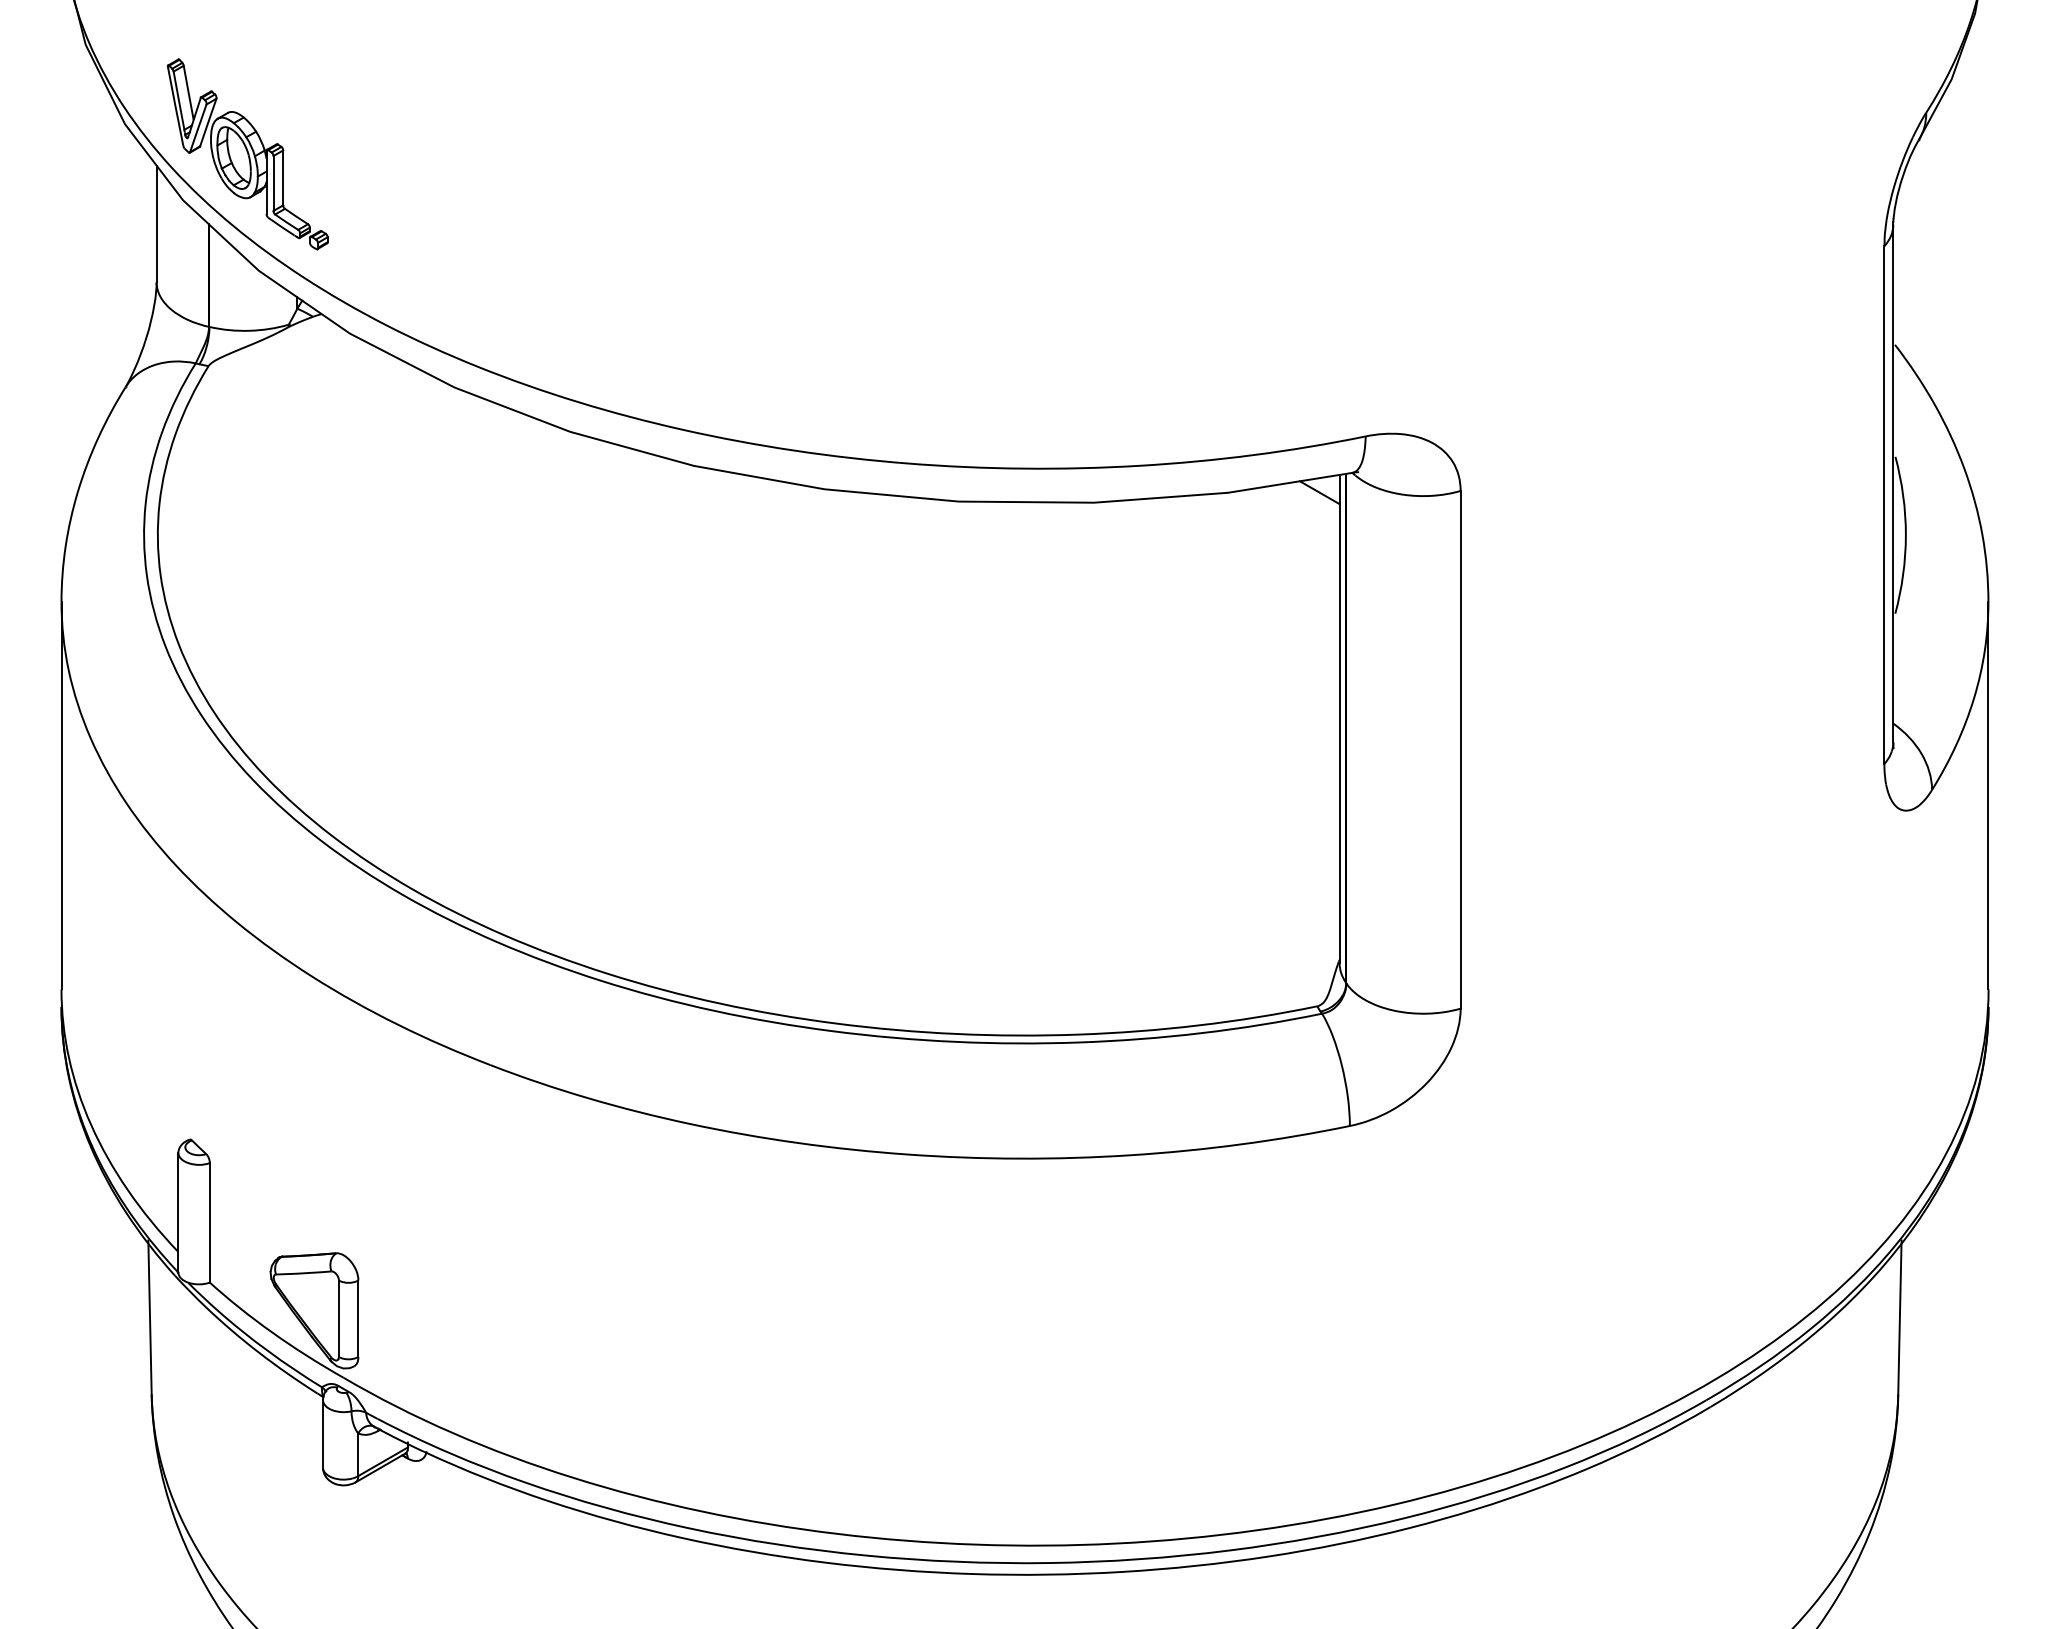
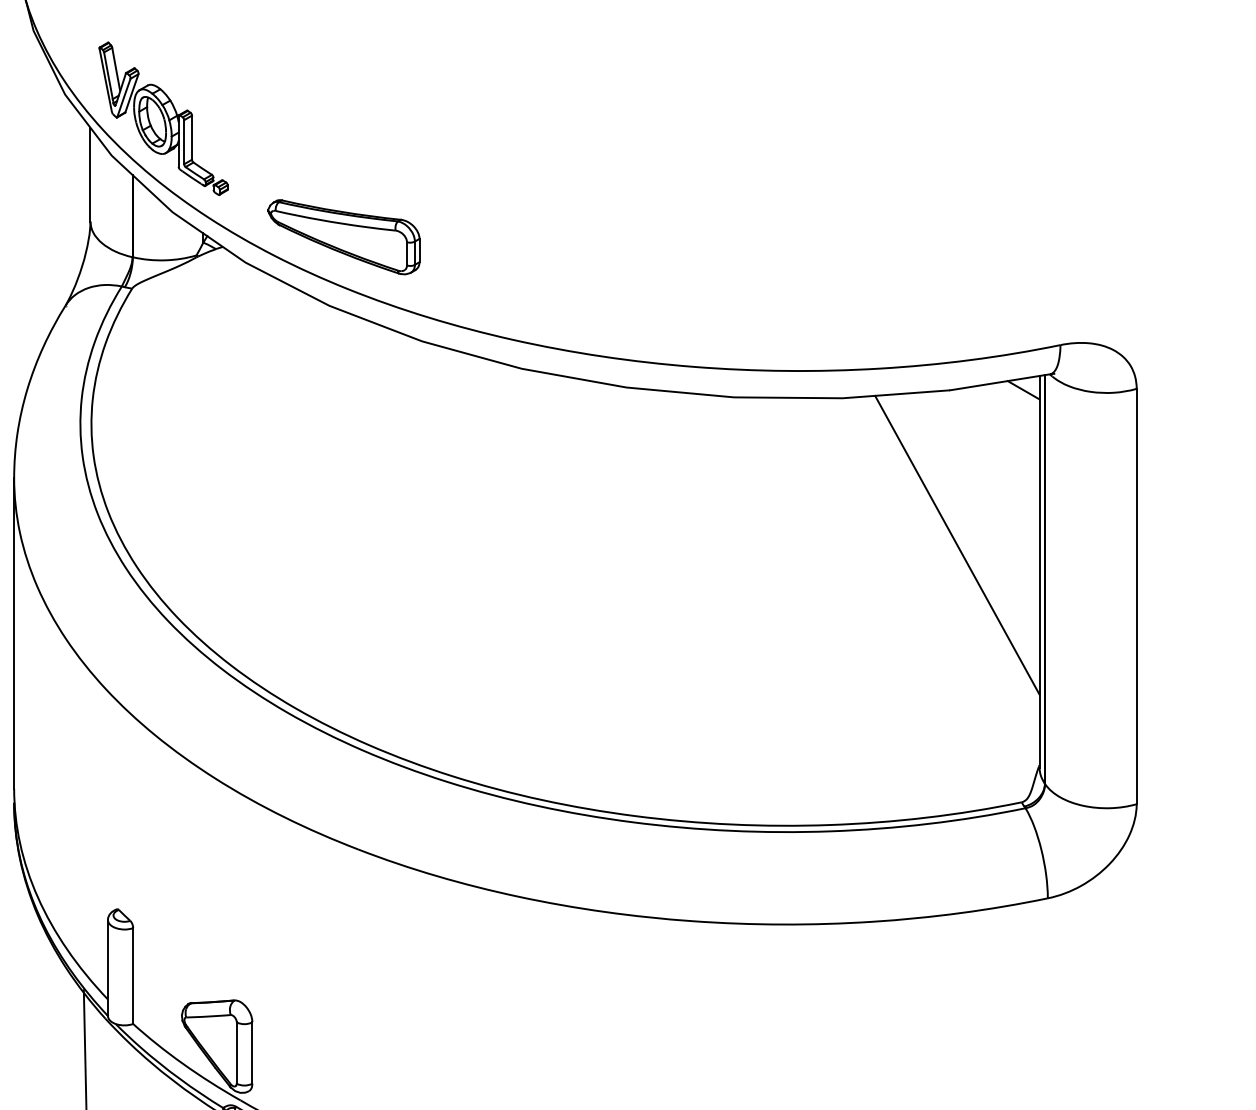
part: (472, 301) -> (343, 236), added
line: (1236, 685) -> (956, 544), added

